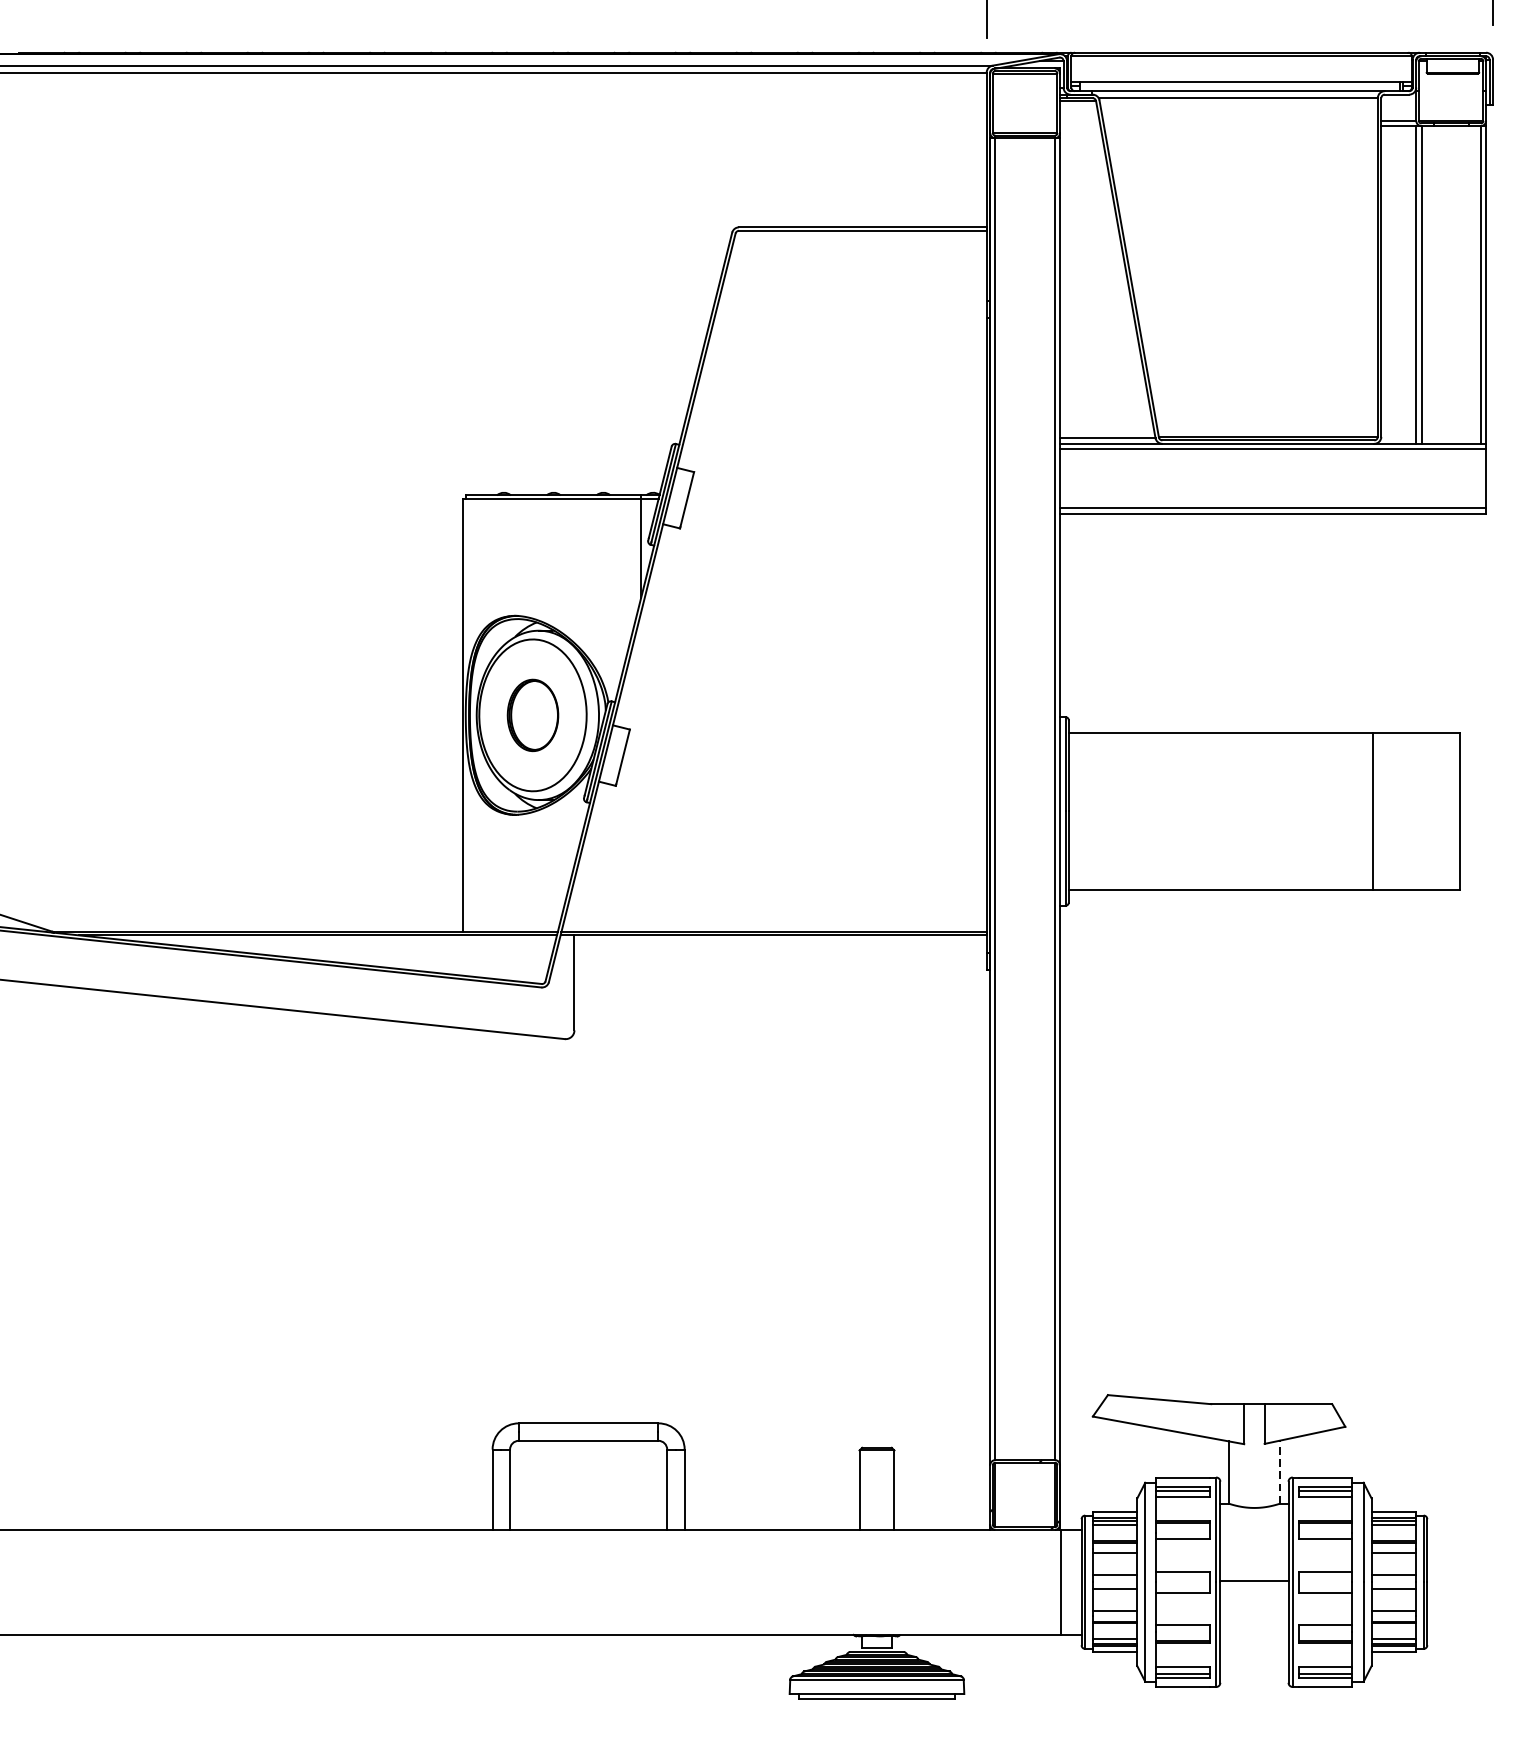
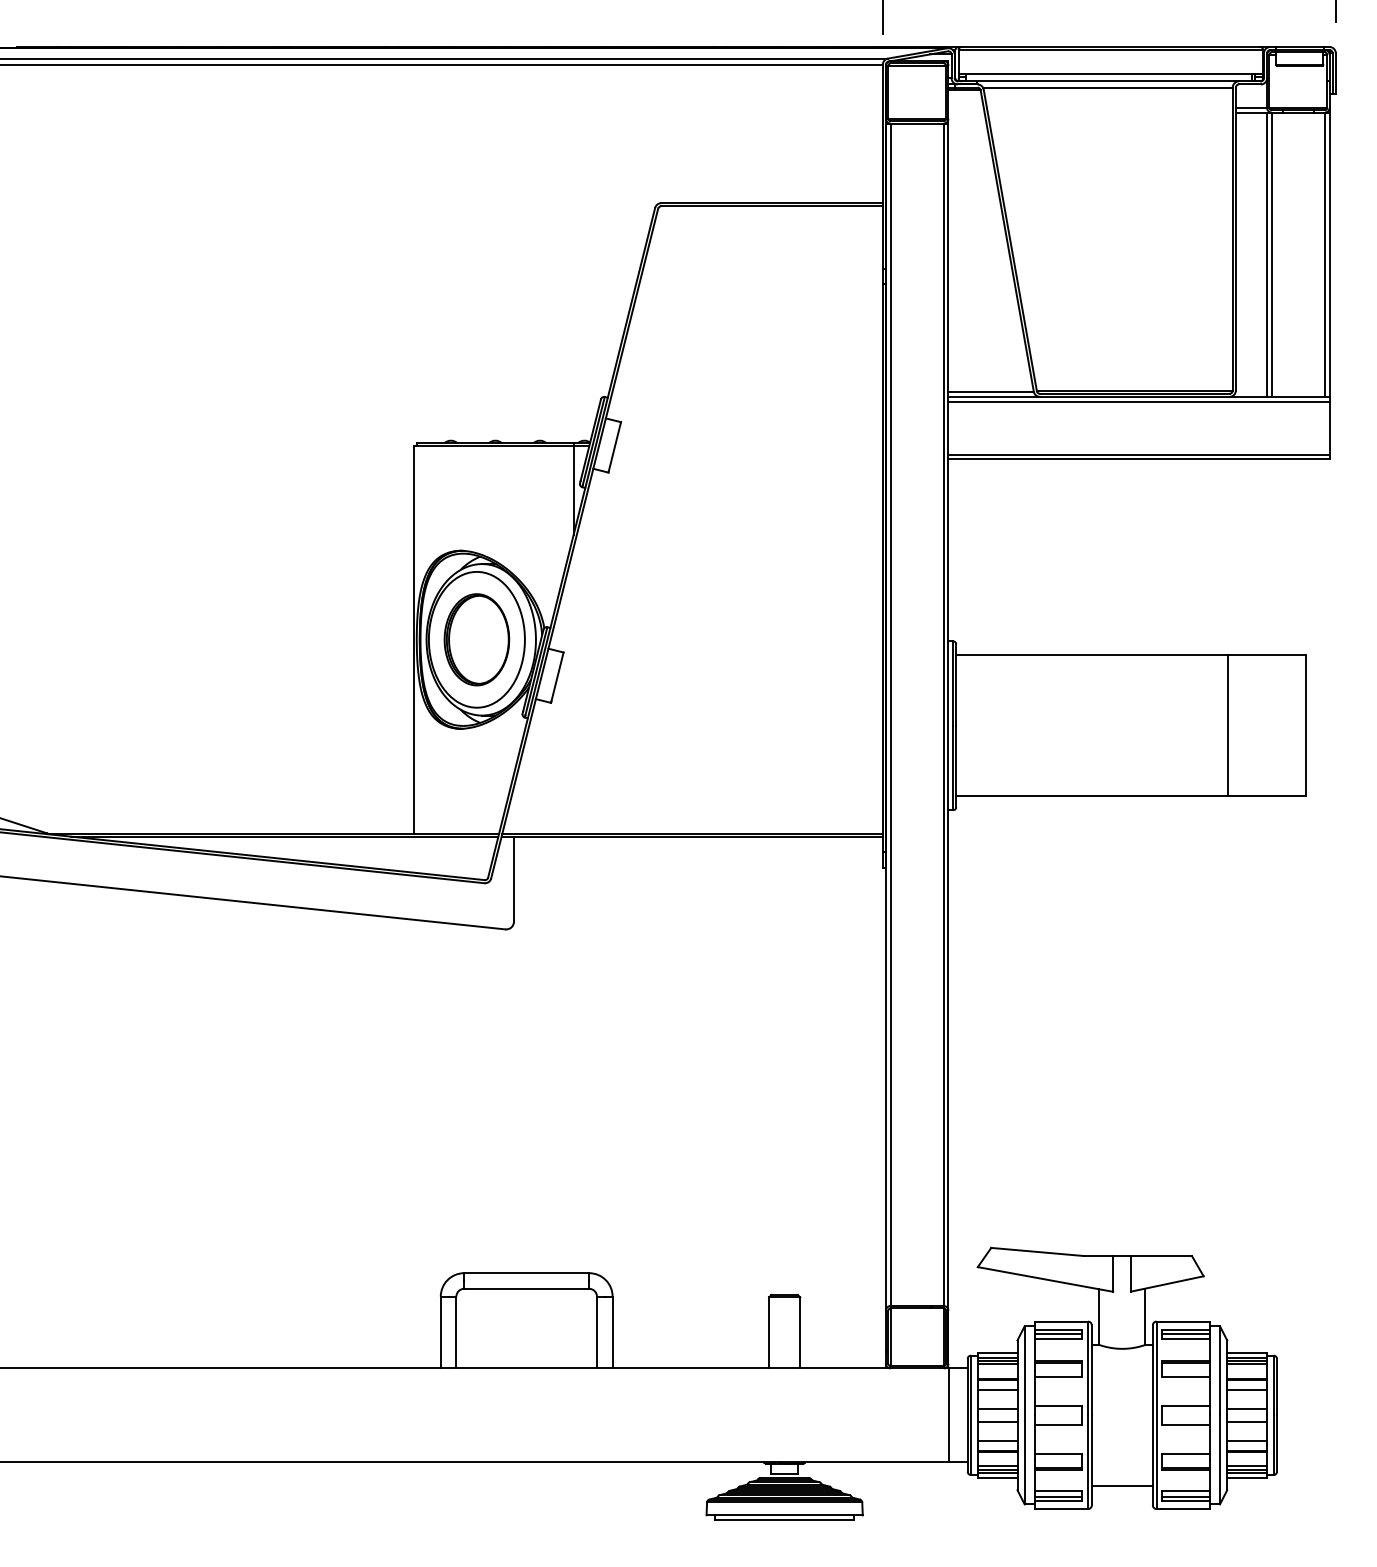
part: (532, 715) -> (476, 639), size x1.43
line: (1280, 1471) -> (1145, 1316), dashed -> solid
line: (1253, 1581) -> (1121, 1485), moved

